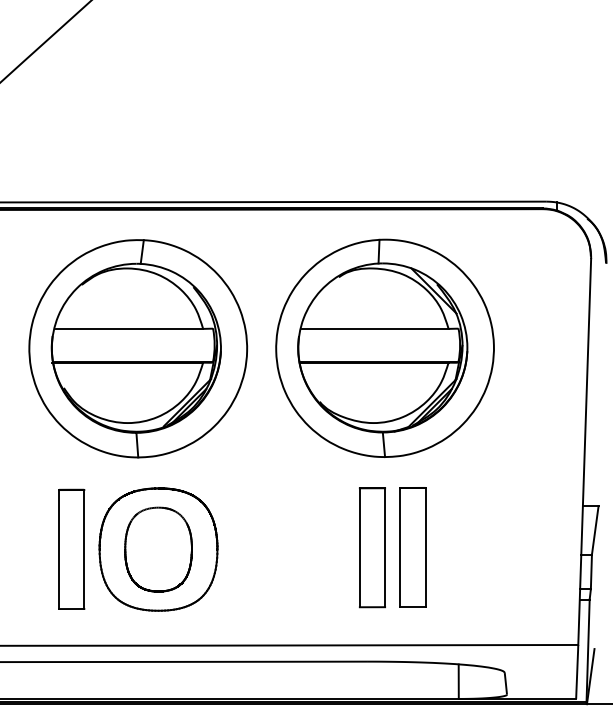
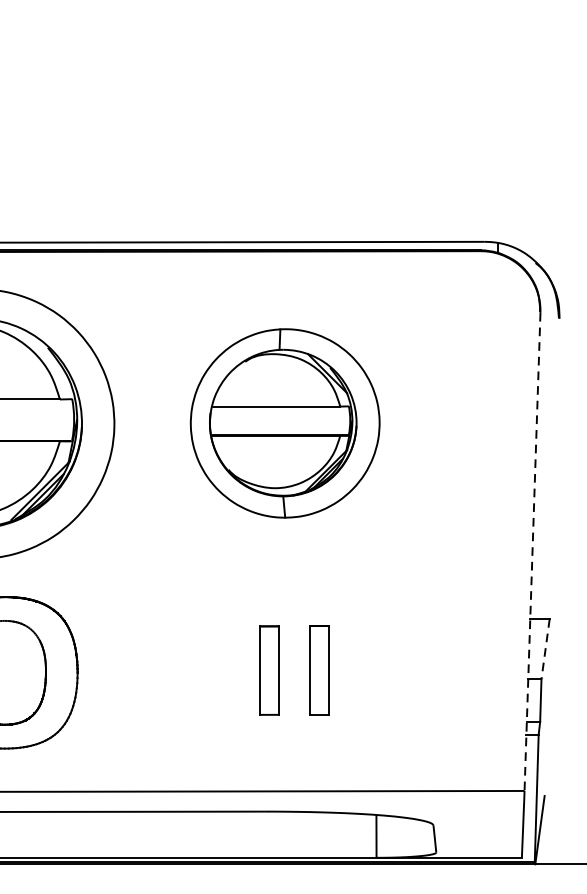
part: (384, 347) -> (284, 422), size x0.7
line: (584, 452) -> (532, 552), solid -> dashed
line: (595, 530) -> (545, 649), solid -> dashed
part: (372, 547) -> (269, 670), size x0.6
part: (412, 547) -> (319, 670), size x0.6

